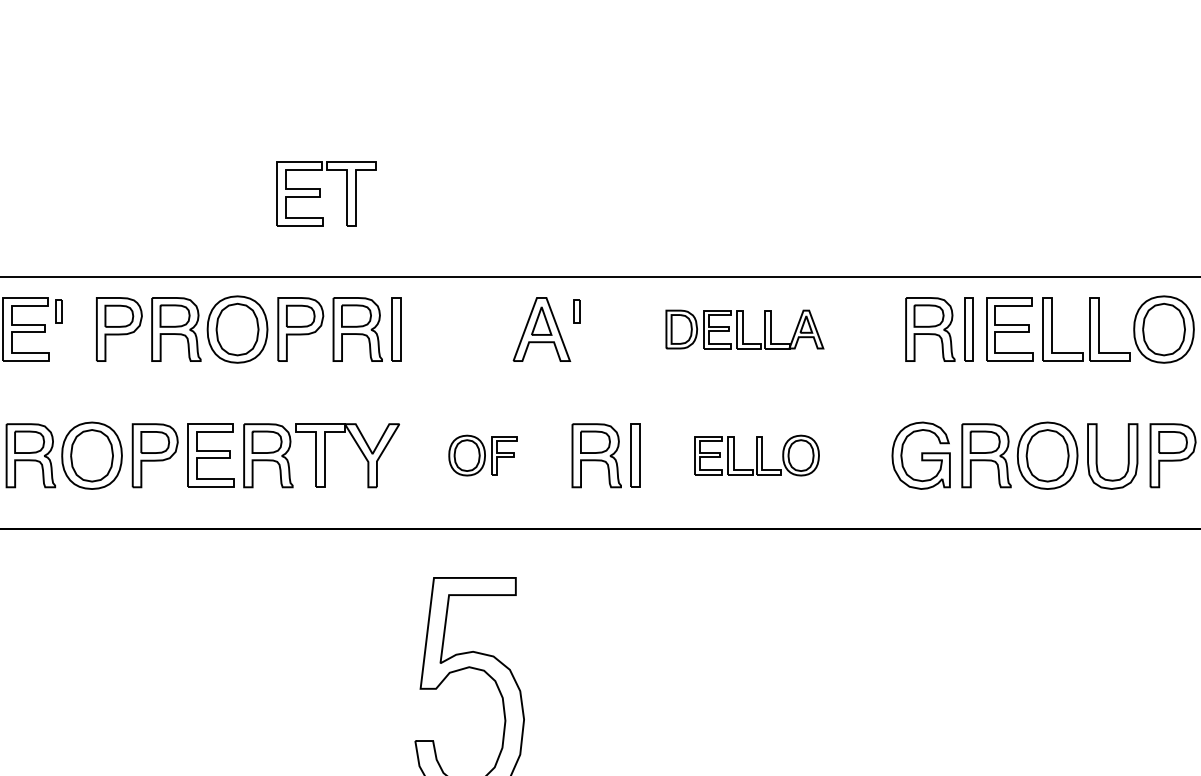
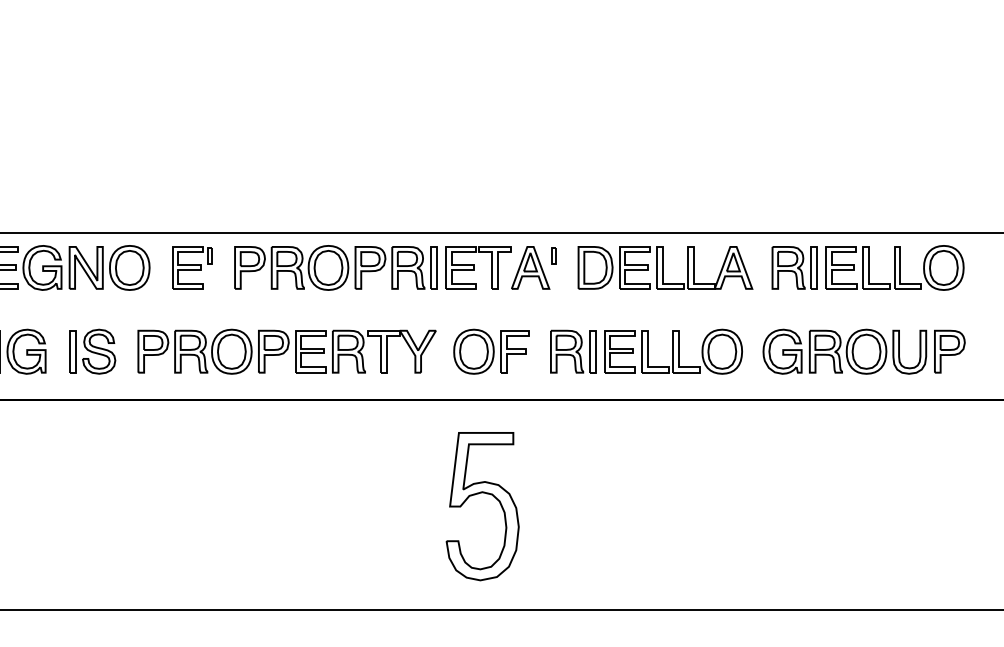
part: (326, 193) -> (478, 267), moved
part: (744, 328) -> (665, 267), size x1.67
part: (482, 455) -> (491, 351), size x1.67
part: (756, 455) -> (673, 351), size x1.67

